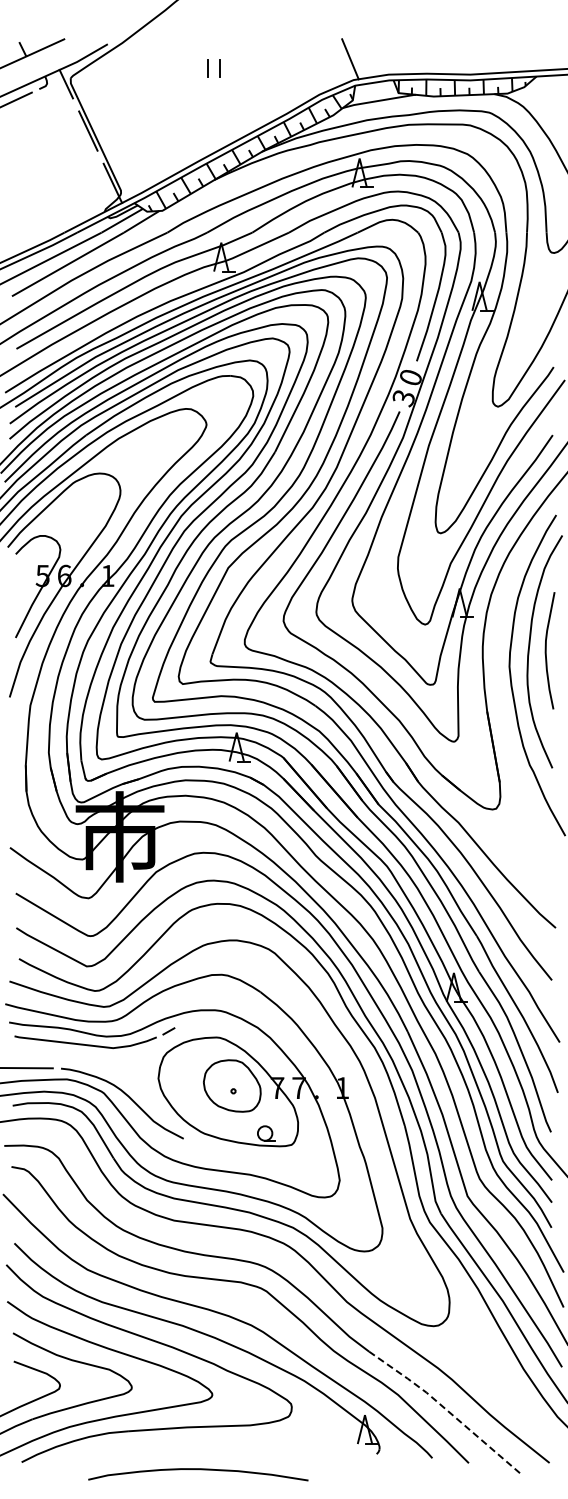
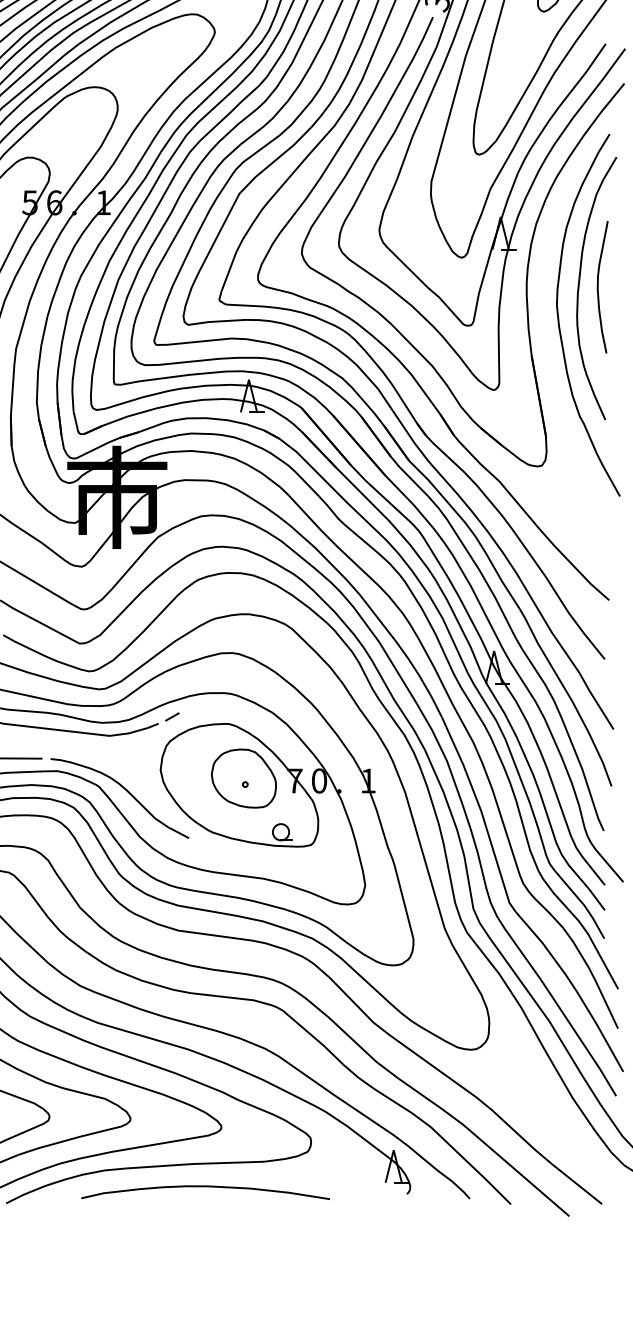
text: (298, 1088) -> (318, 781), 7 -> 0
line: (446, 1409) -> (485, 1143), dashed -> solid
curve: (198, 1470) -> (205, 1187), moved

